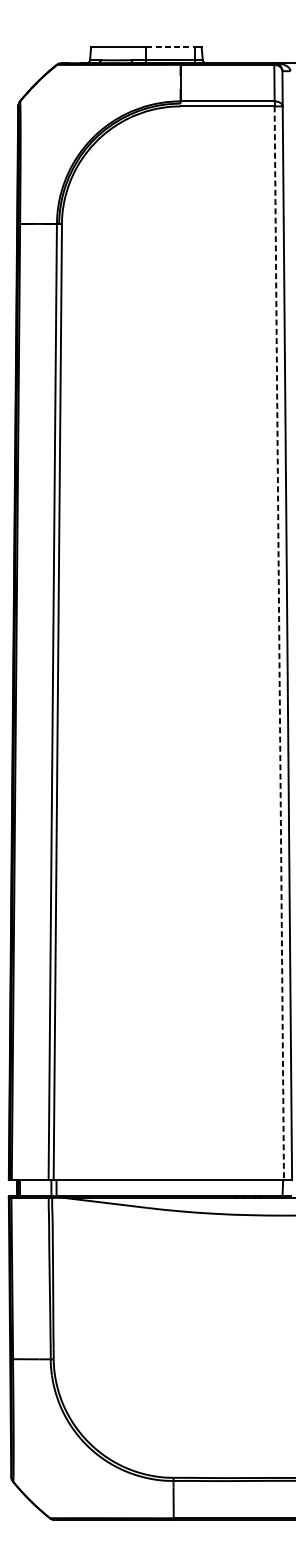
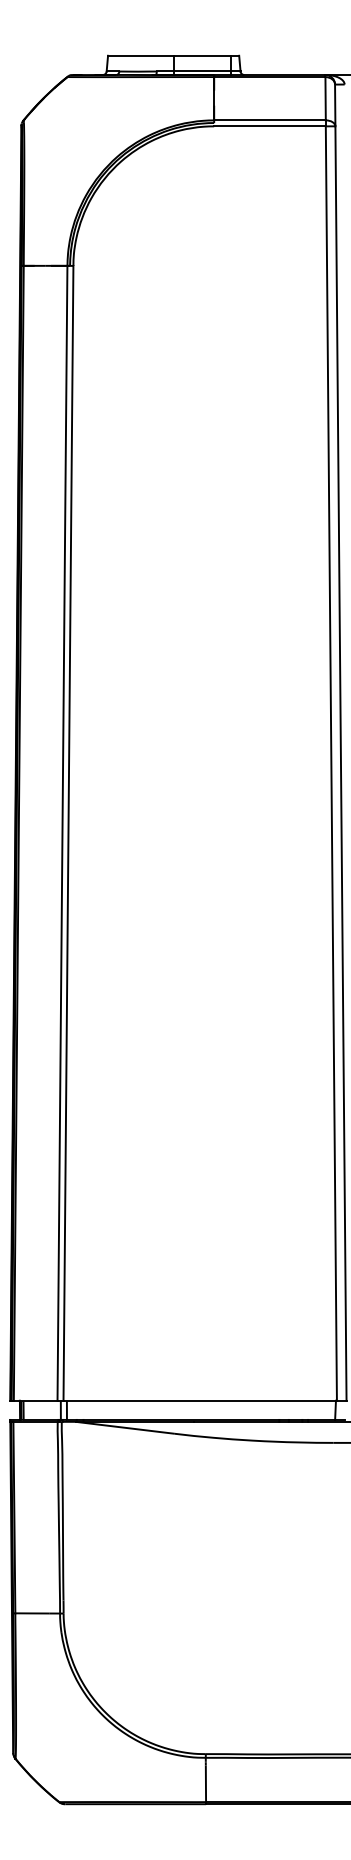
line: (170, 46) -> (202, 55), dashed -> solid
line: (279, 644) -> (331, 764), dashed -> solid

